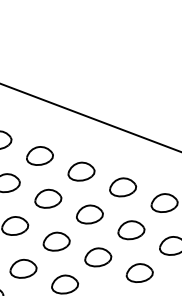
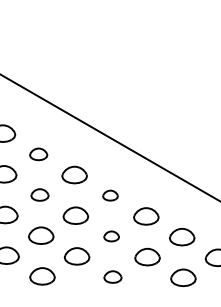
part: (39, 156) -> (38, 154), size x0.7
part: (122, 187) -> (110, 195), size x0.6
part: (47, 198) -> (39, 194), size x0.7
part: (131, 230) -> (111, 236), size x0.6
part: (139, 272) -> (112, 276), size x0.7

